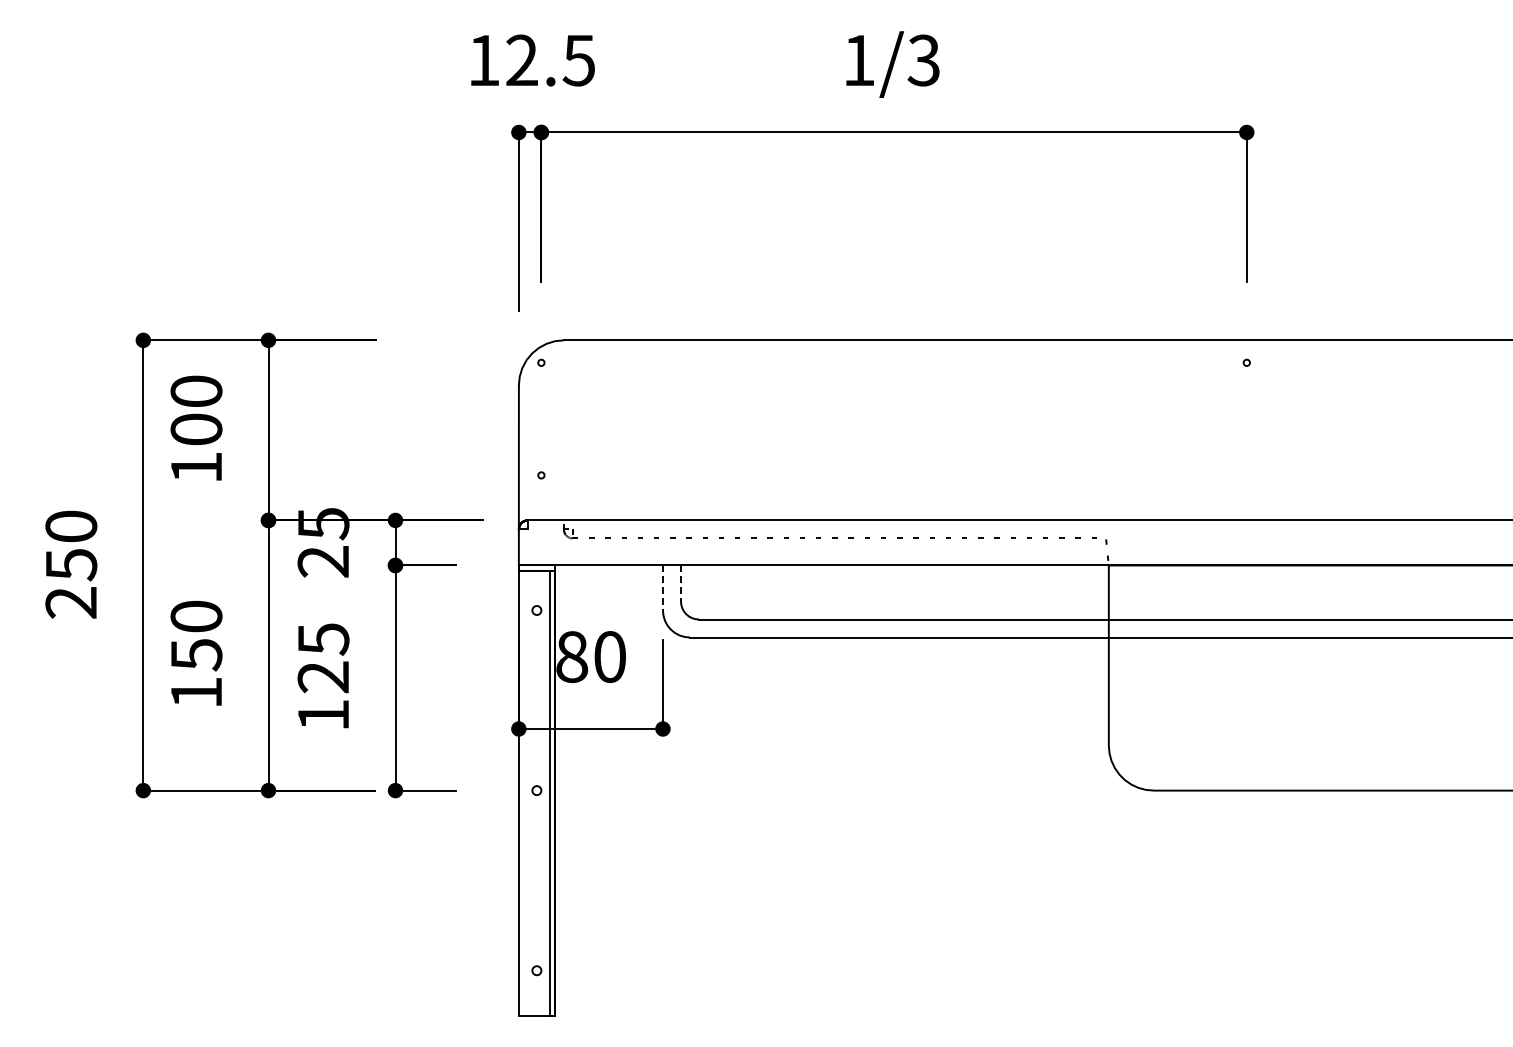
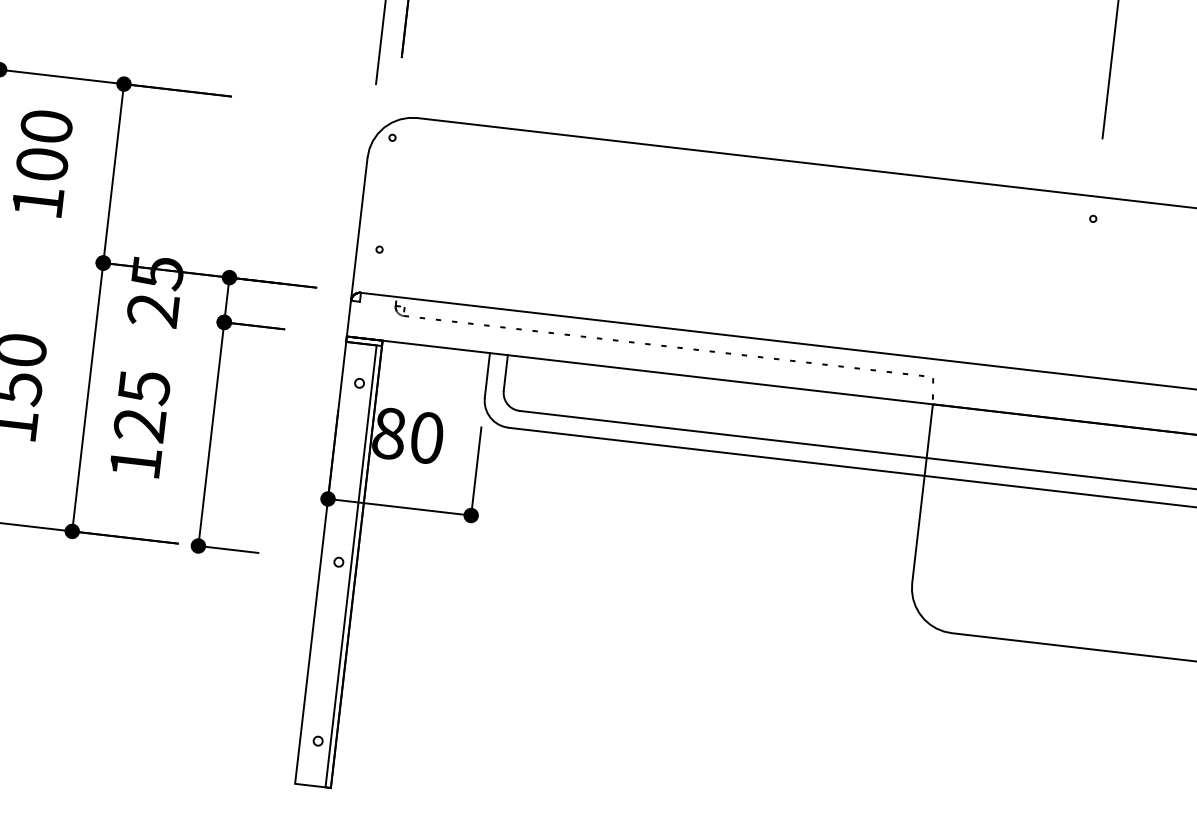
line: (680, 583) -> (505, 373), dashed -> solid
line: (662, 587) -> (486, 374), dashed -> solid

